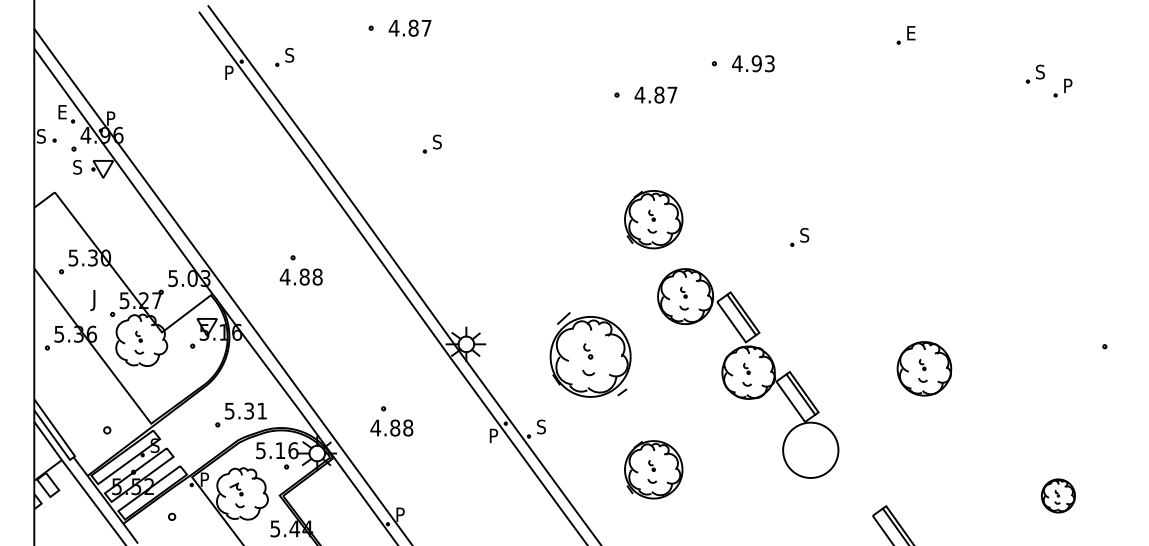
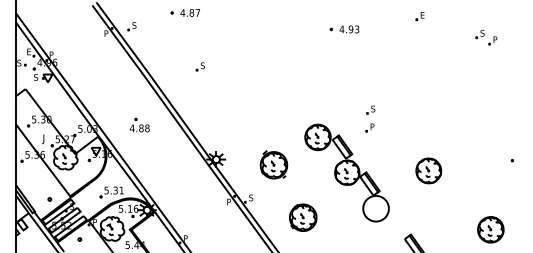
part: (643, 94) -> (298, 43), removed
part: (654, 219) -> (303, 101), removed
part: (796, 275) -> (369, 127), added
part: (589, 354) -> (273, 164), size x0.71
part: (391, 419) -> (181, 194), removed
part: (1057, 495) -> (490, 229), size x1.67

